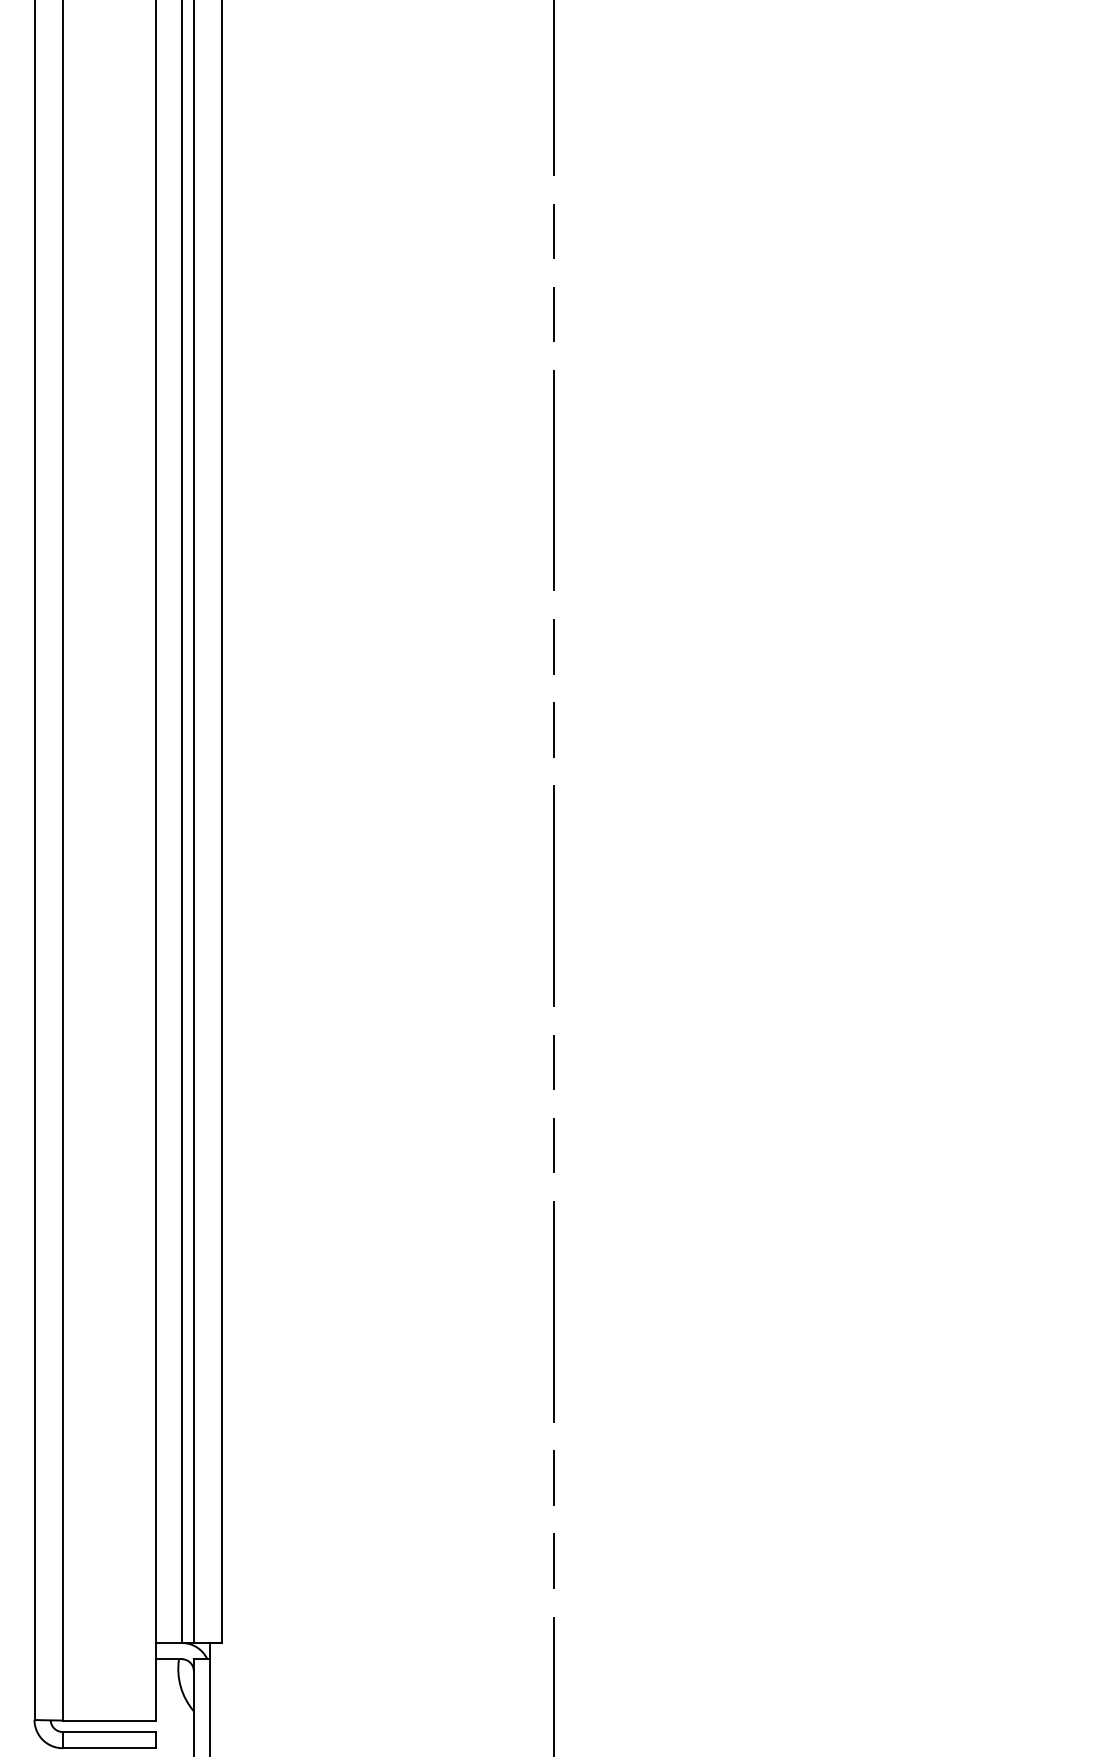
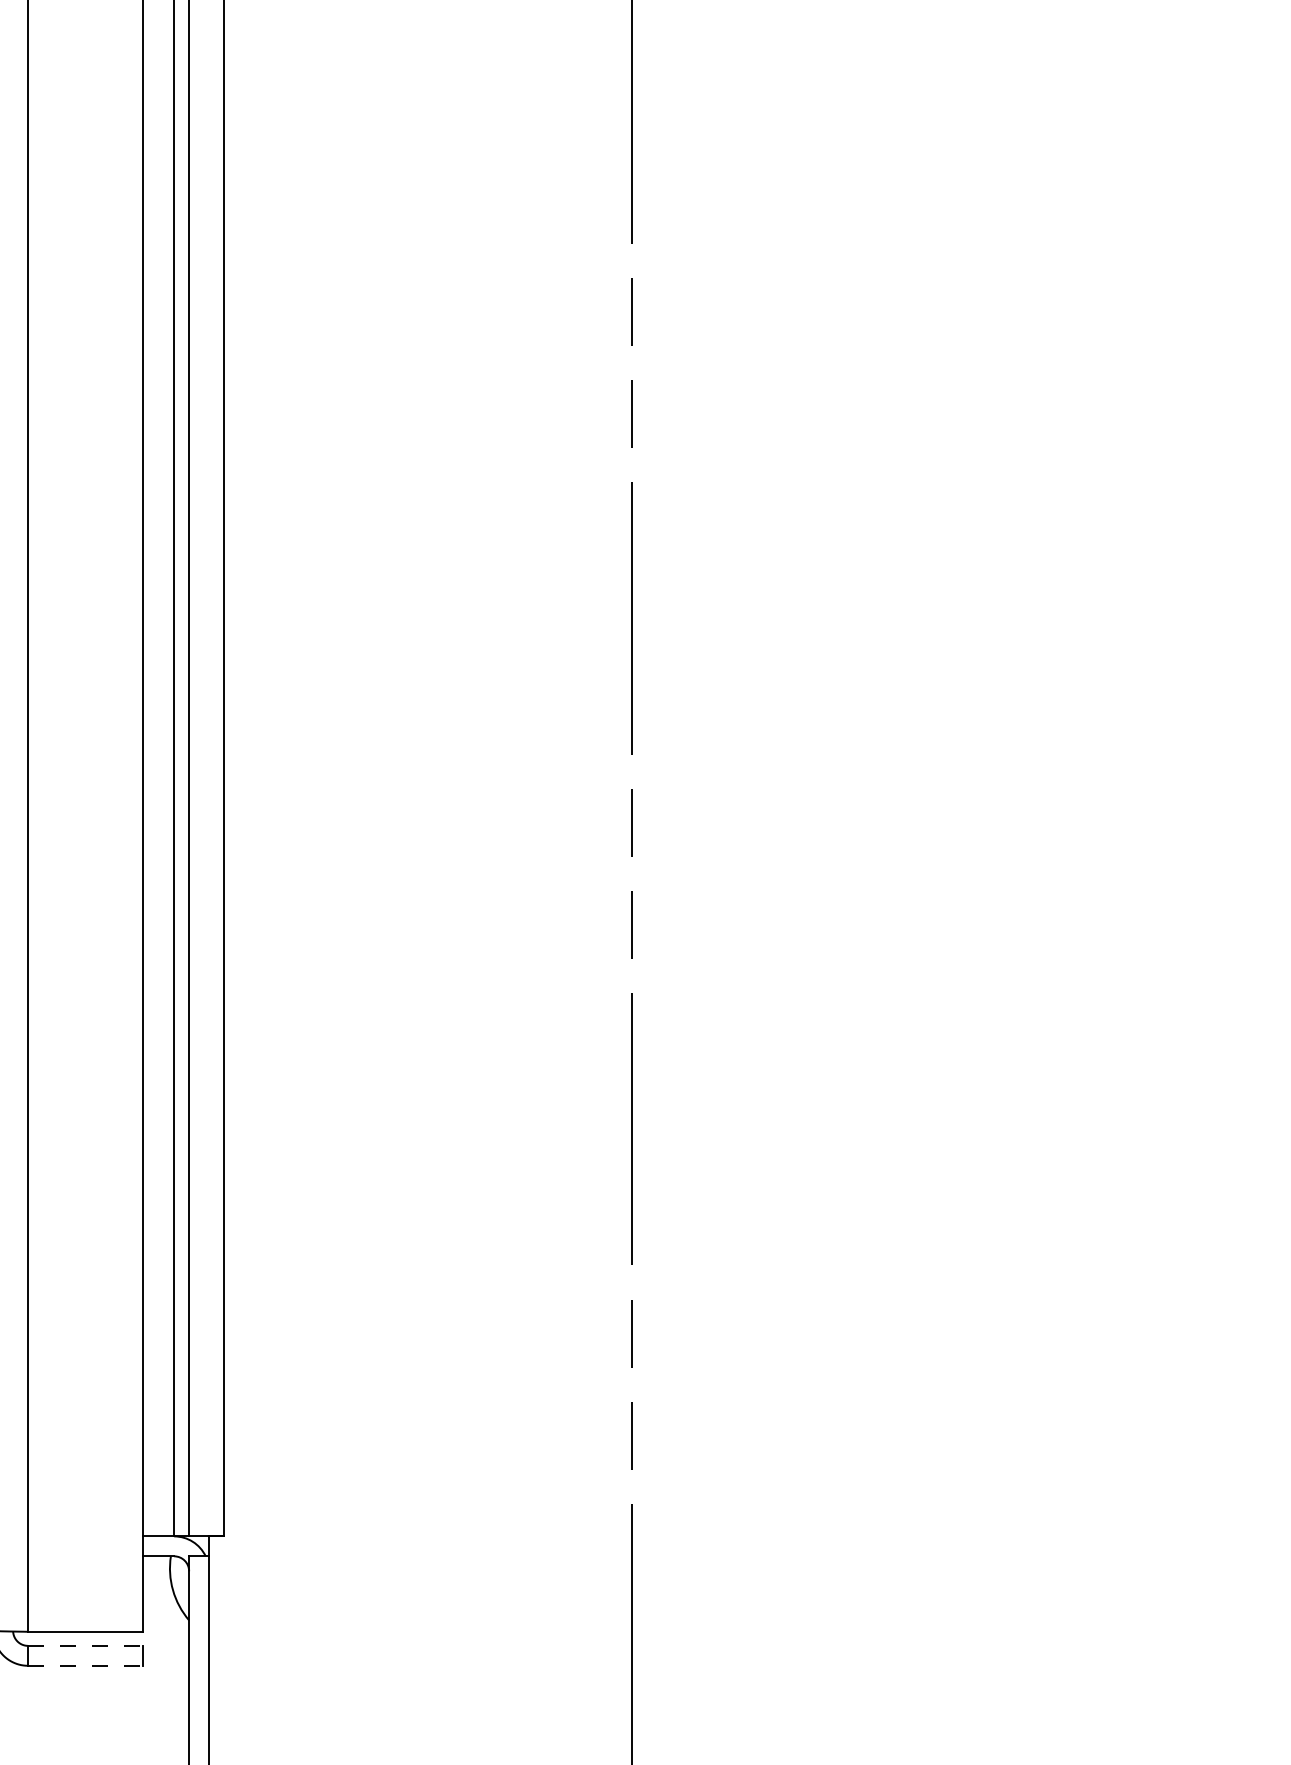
line: (109, 1732) -> (85, 1646), solid -> dashed
line: (109, 1748) -> (85, 1666), solid -> dashed

